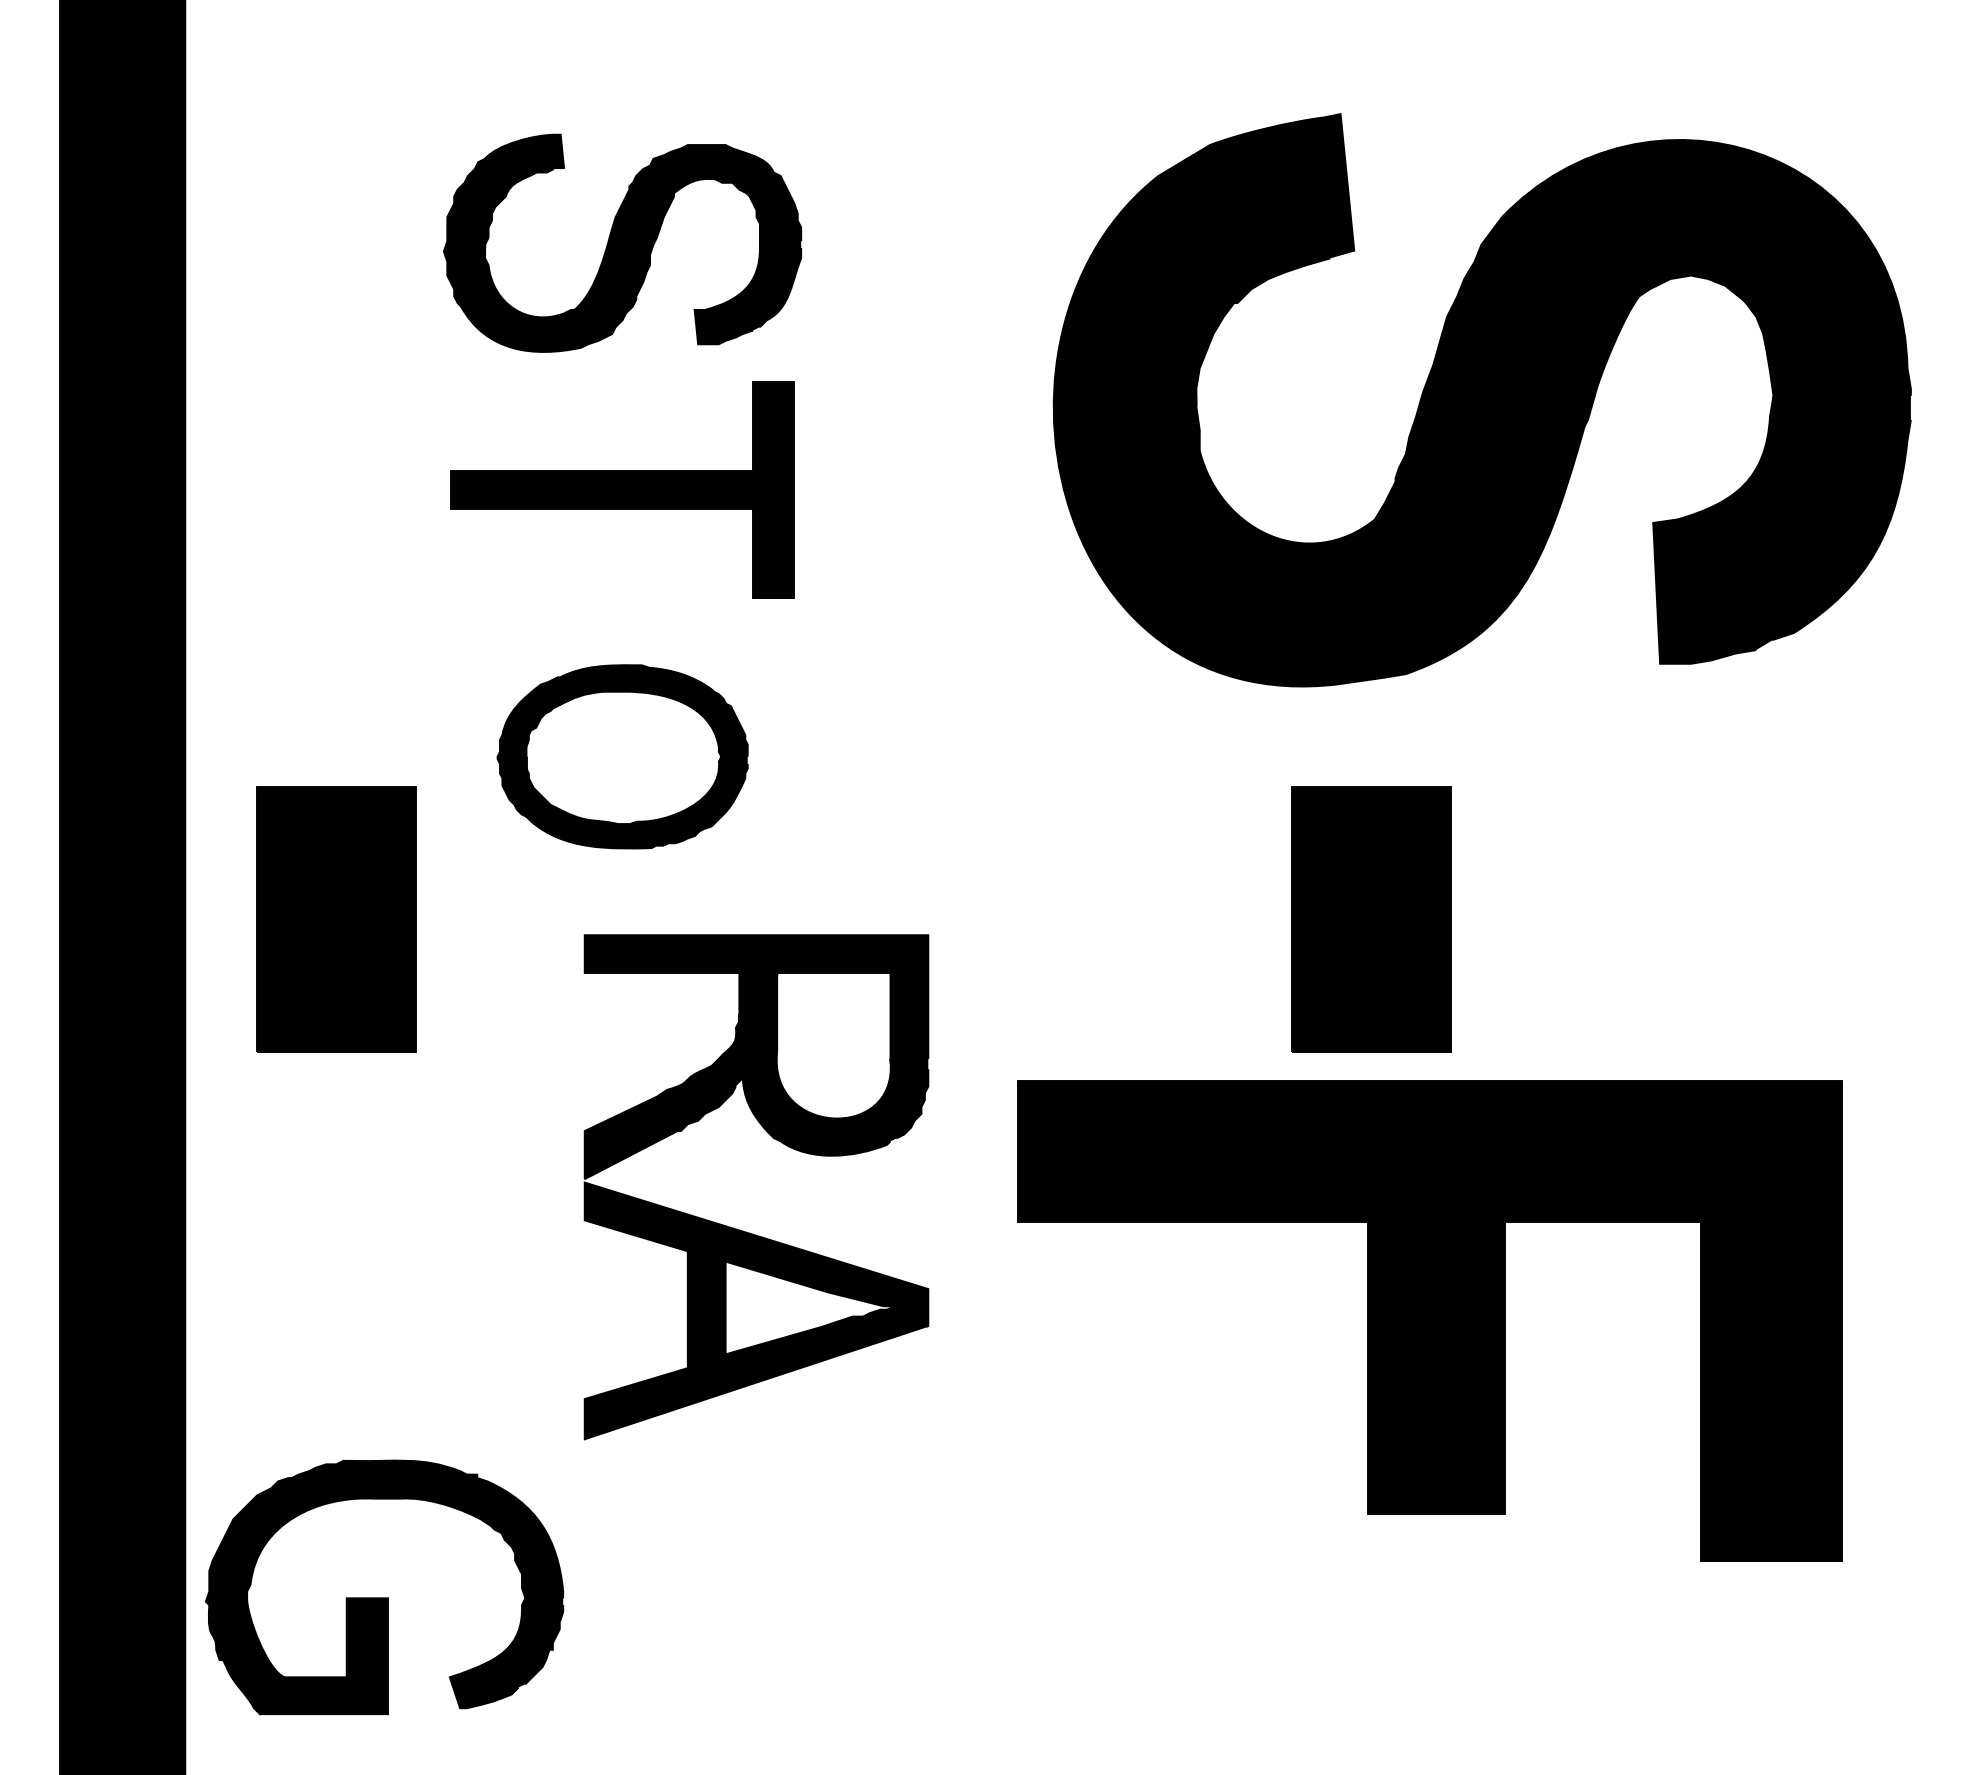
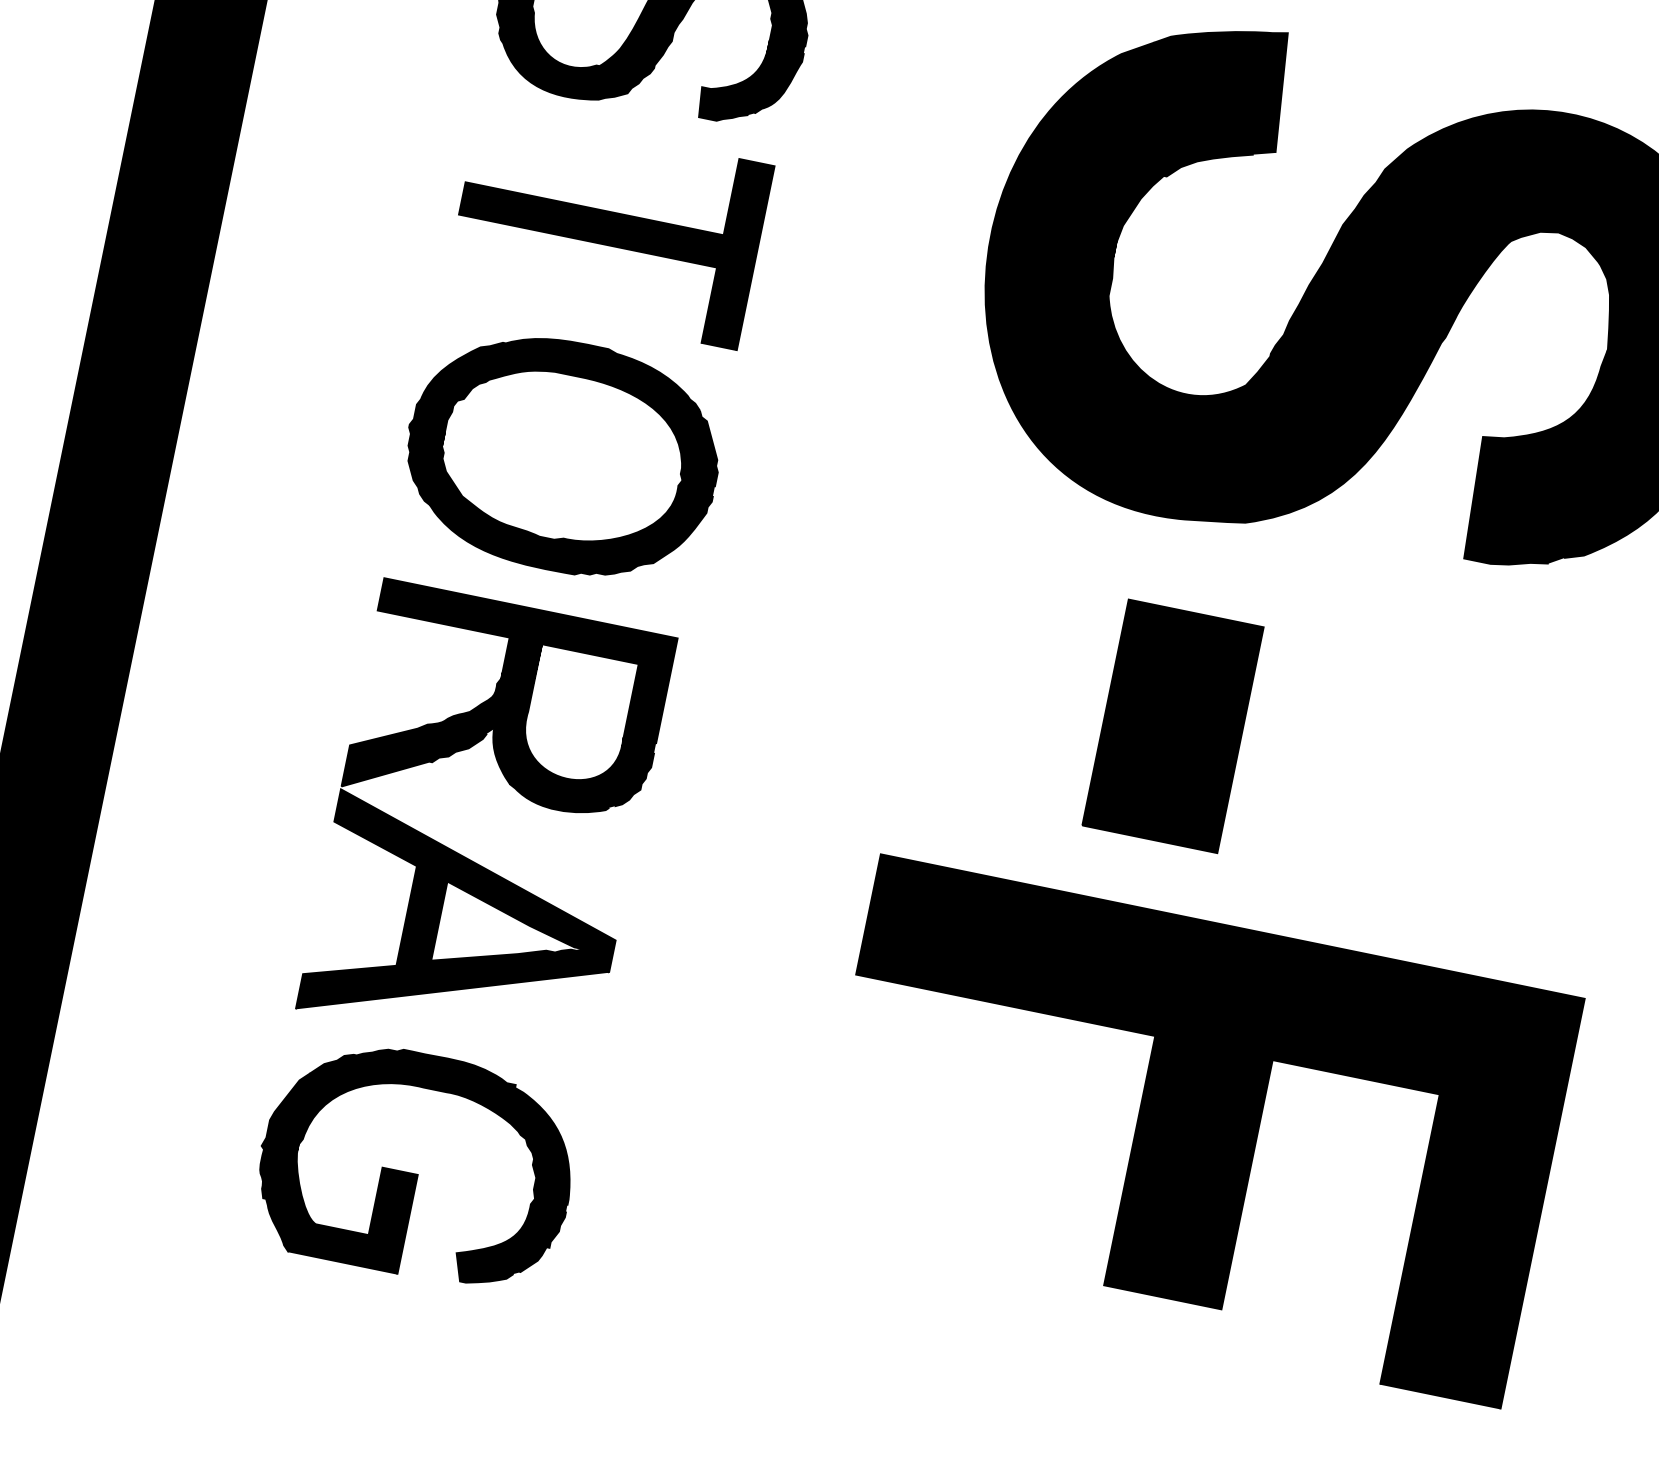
part: (622, 756) -> (562, 455), size x1.43
part: (336, 919) -> (289, 544), removed
part: (743, 1230) -> (468, 858), moved
part: (1429, 1320) -> (1190, 1130), moved
part: (384, 1597) -> (414, 1173), moved

